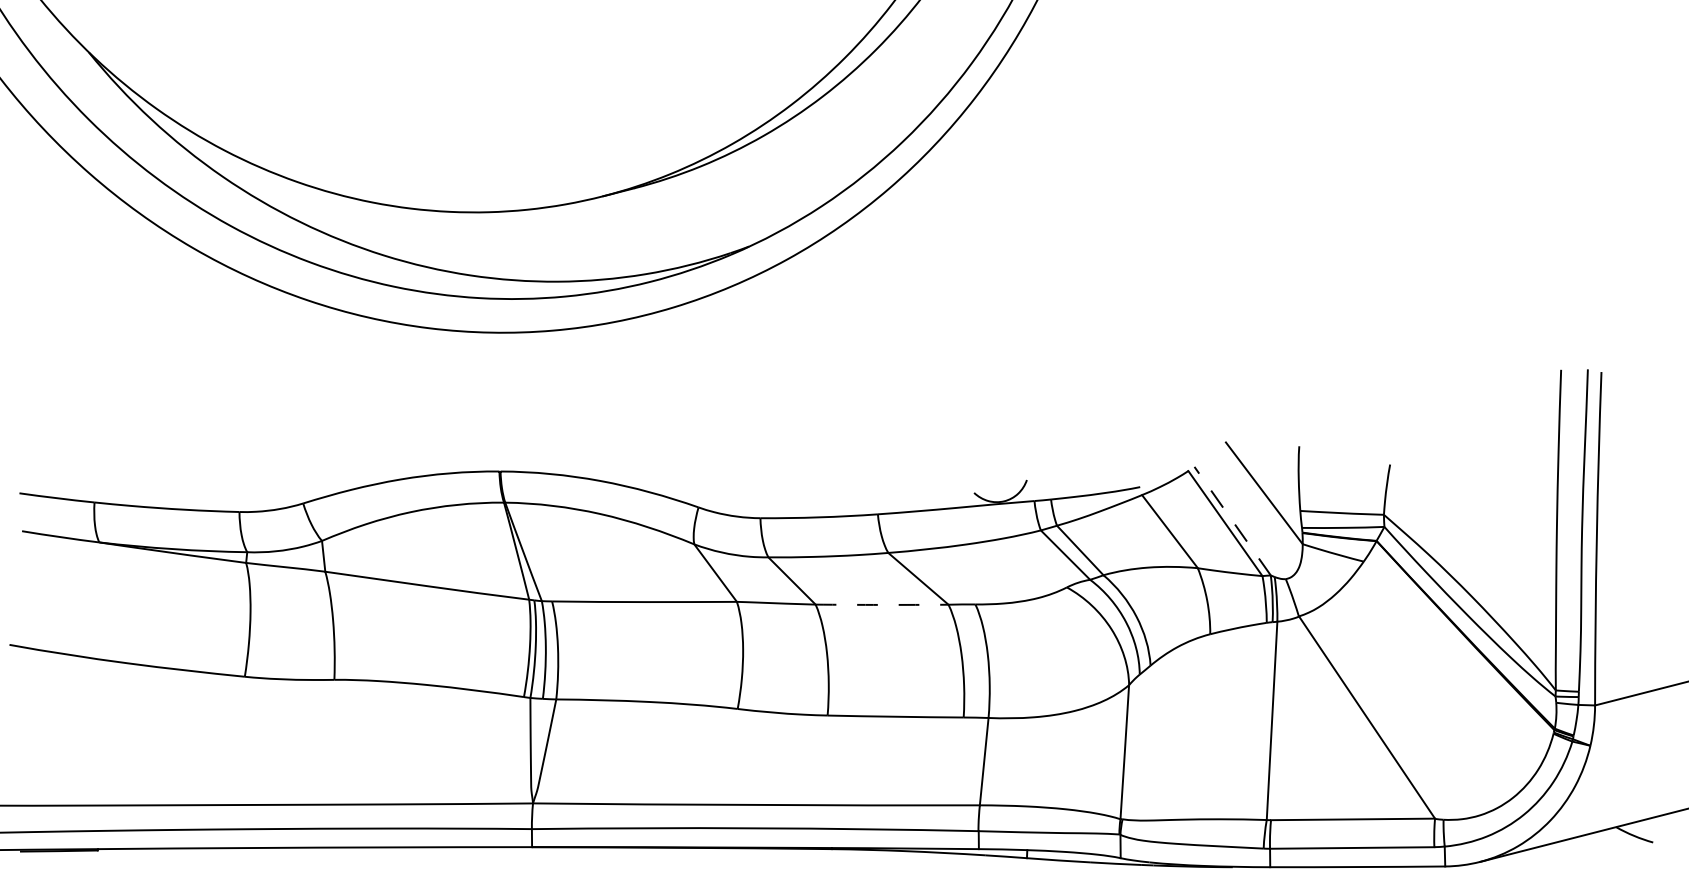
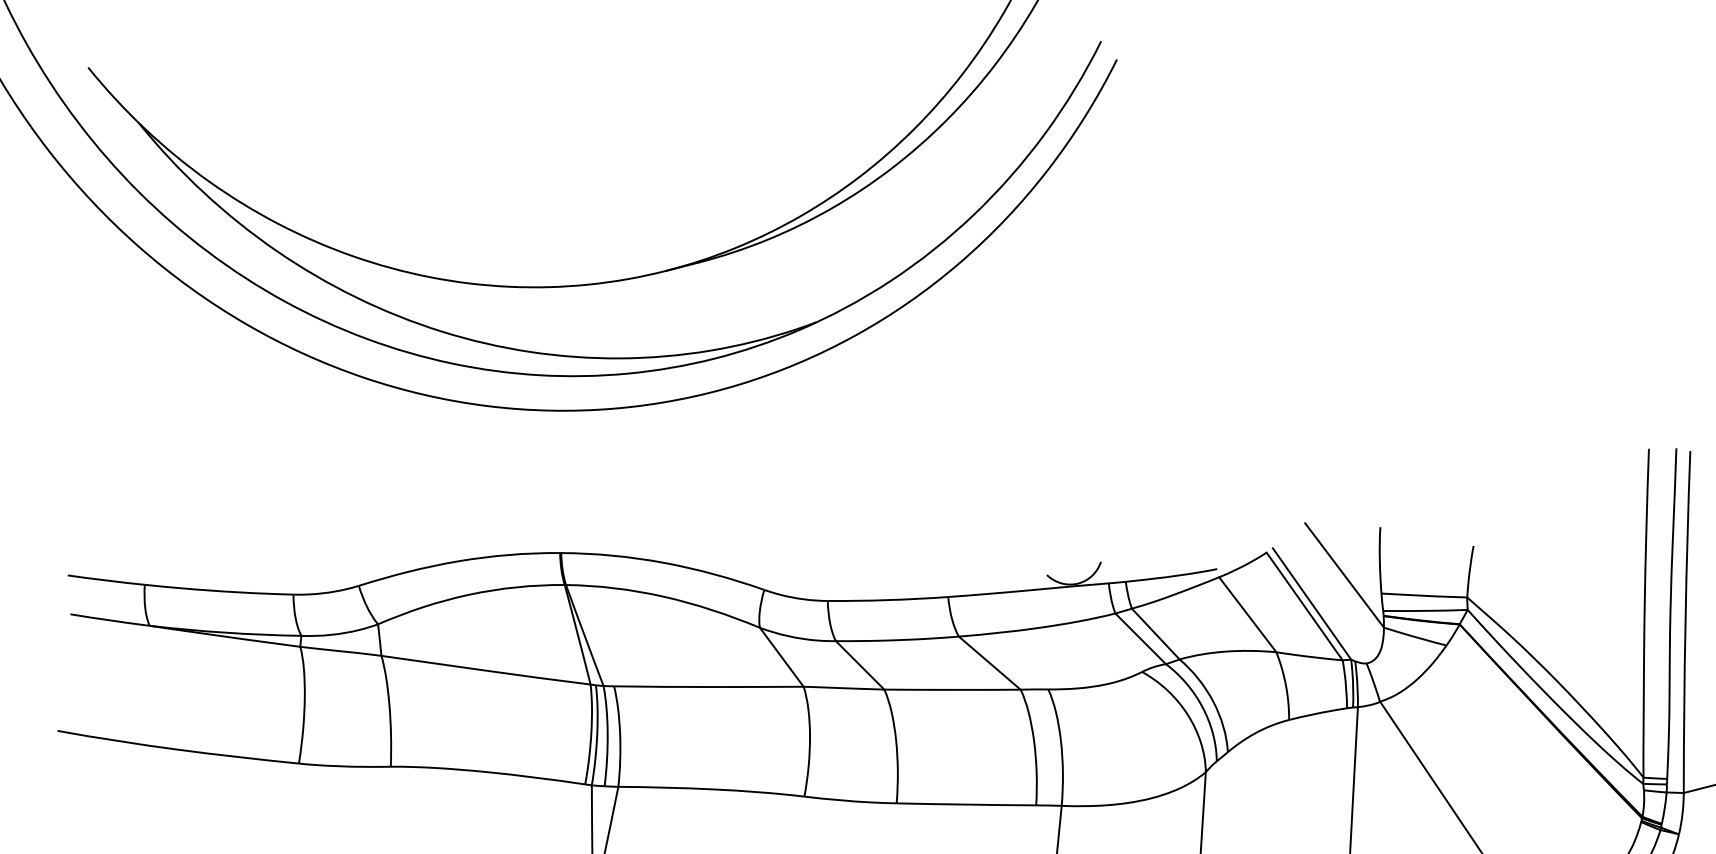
line: (1232, 520) -> (1311, 603), dashed -> solid
arc: (882, 604) -> (952, 689), dashed -> solid

